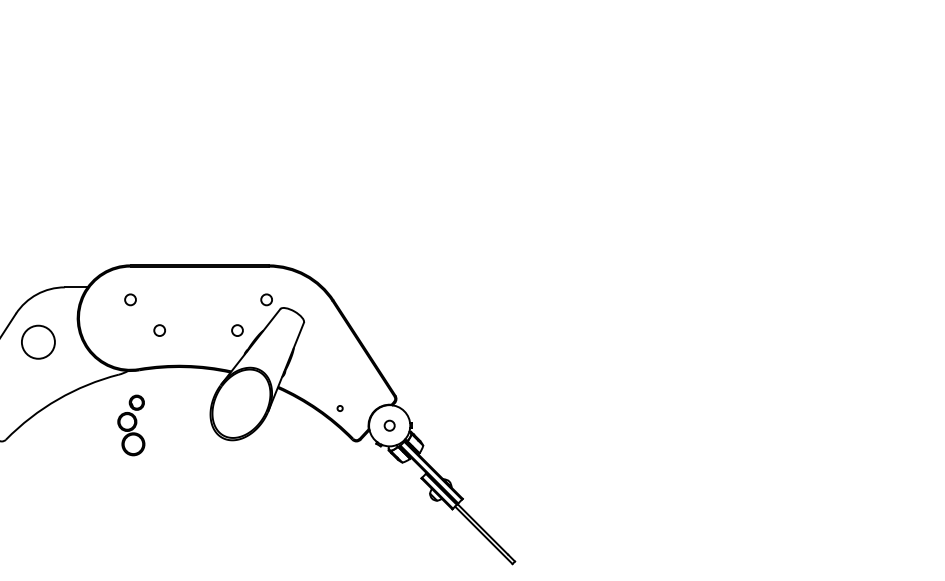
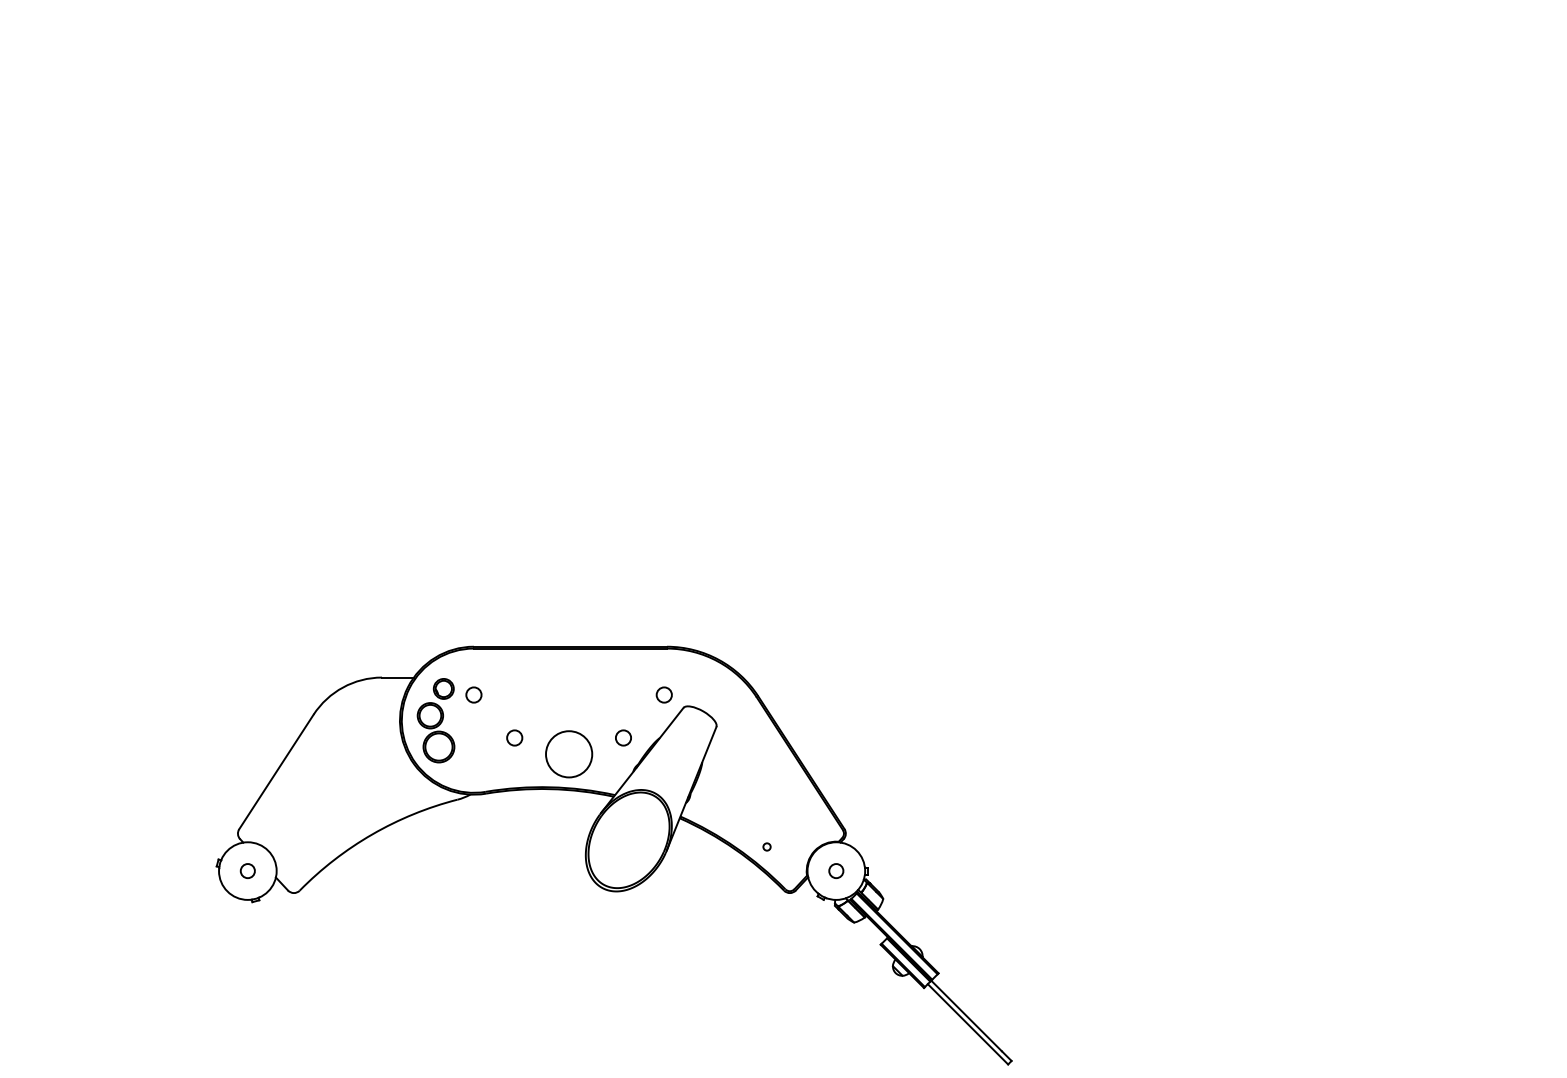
circle: (38, 342) -> (569, 754), moved
part: (130, 425) -> (435, 720), moved

